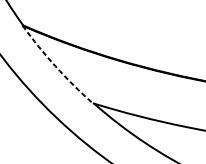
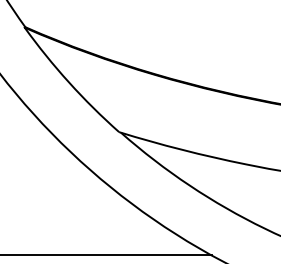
arc: (55, 66) -> (69, 82), dashed -> solid

